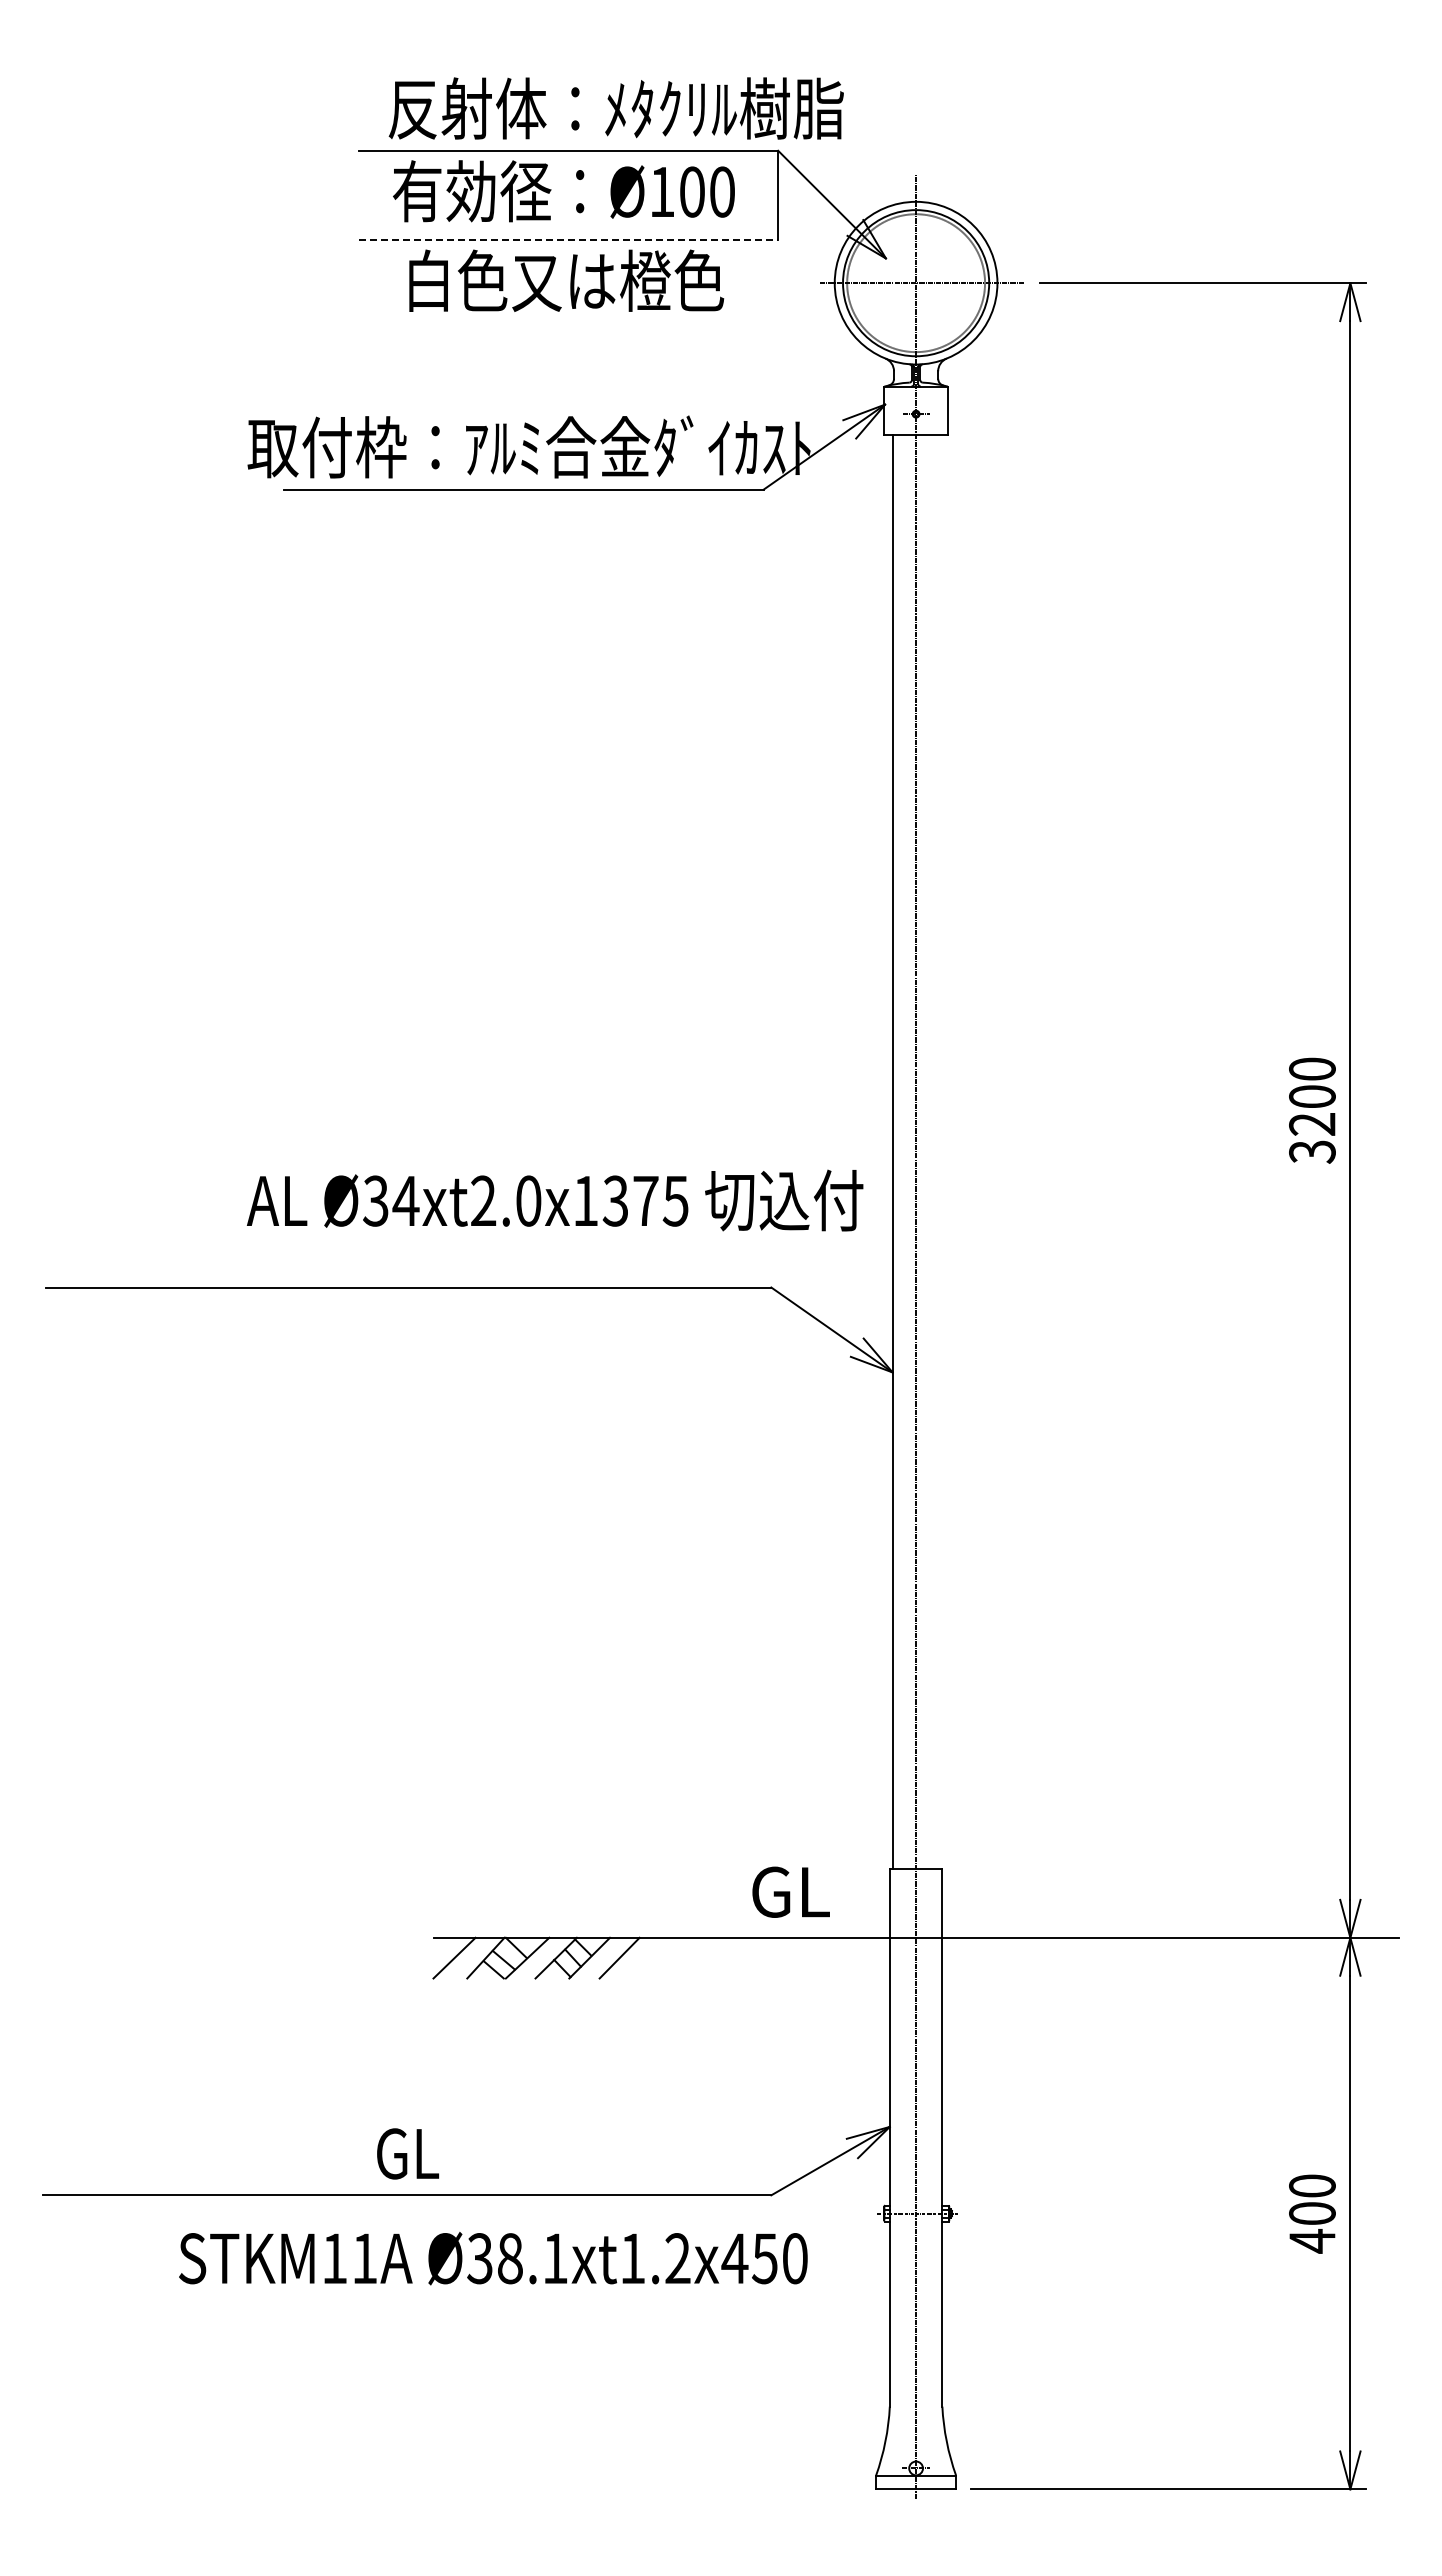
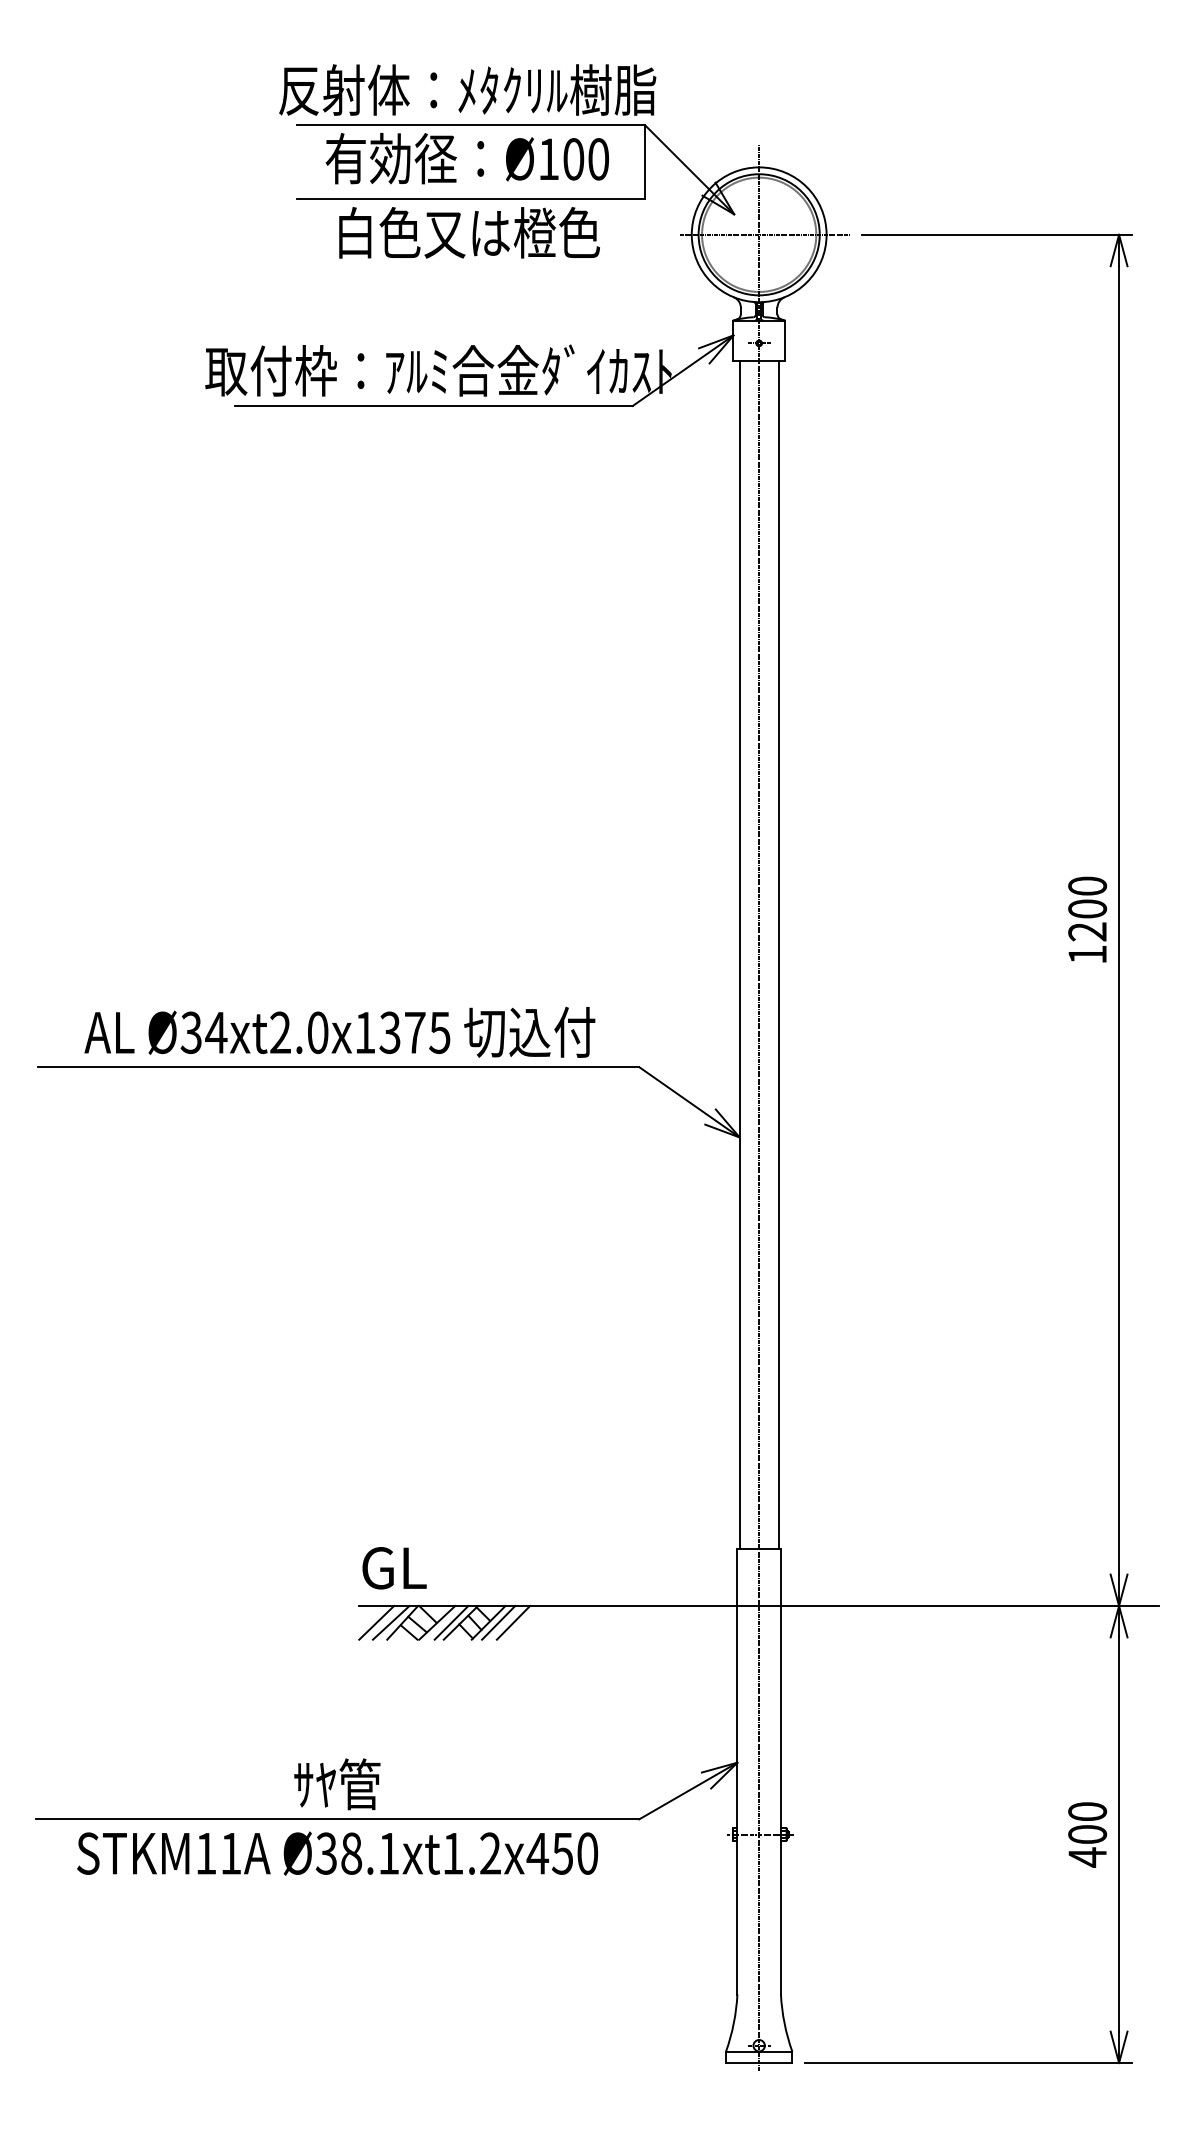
text: (615, 108) -> (466, 90), moved
line: (568, 240) -> (471, 199), dashed -> solid
line: (939, 1151) -> (778, 954), added
text: (1312, 1151) -> (1087, 954), 3200 -> 1200
text: (555, 1200) -> (340, 1032), moved
text: (790, 1891) -> (394, 1567), moved
line: (472, 1957) -> (391, 1622), added
line: (544, 1957) -> (451, 1622), added
line: (601, 1957) -> (498, 1622), added
text: (407, 2152) -> (337, 1783), GL -> ｻﾔ管
text: (493, 2258) -> (337, 1853), moved

